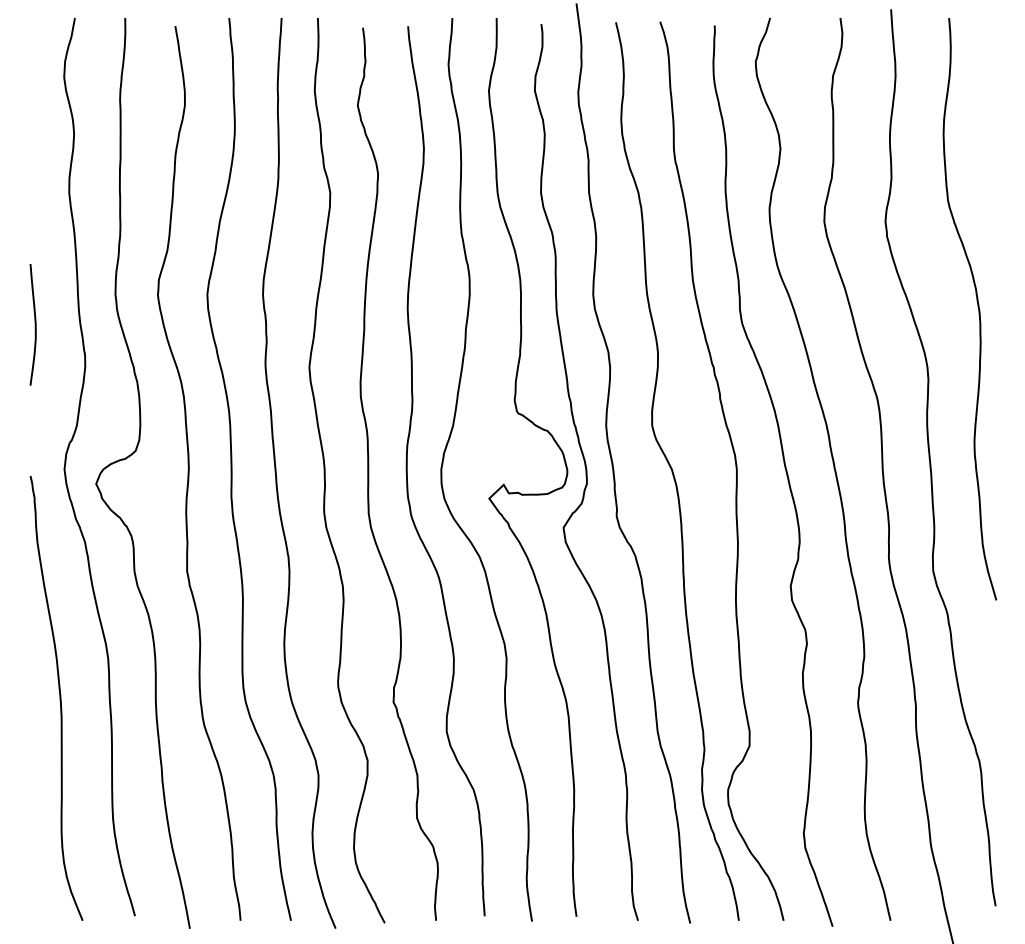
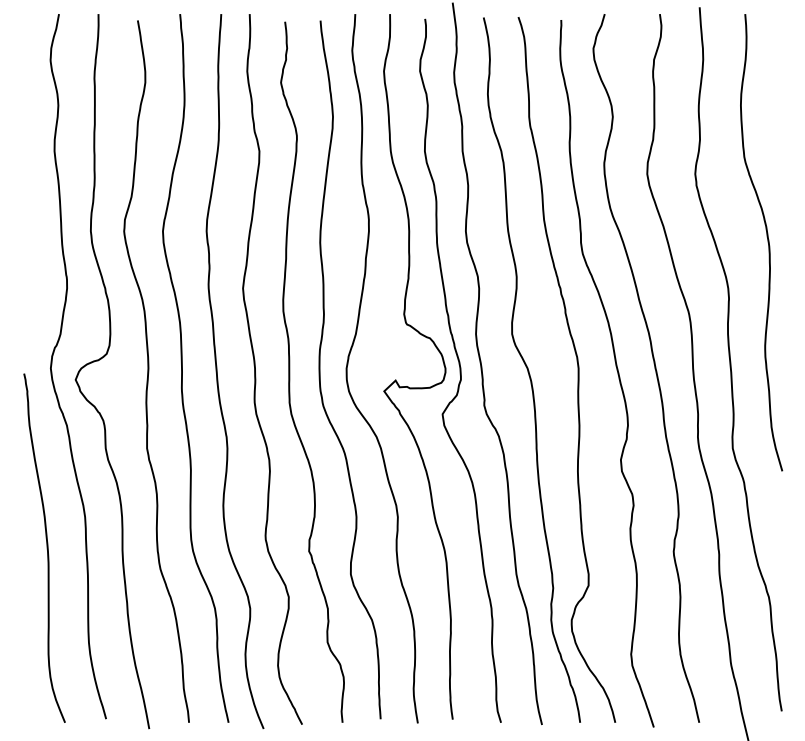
curve: (34, 324) -> (27, 254), removed

